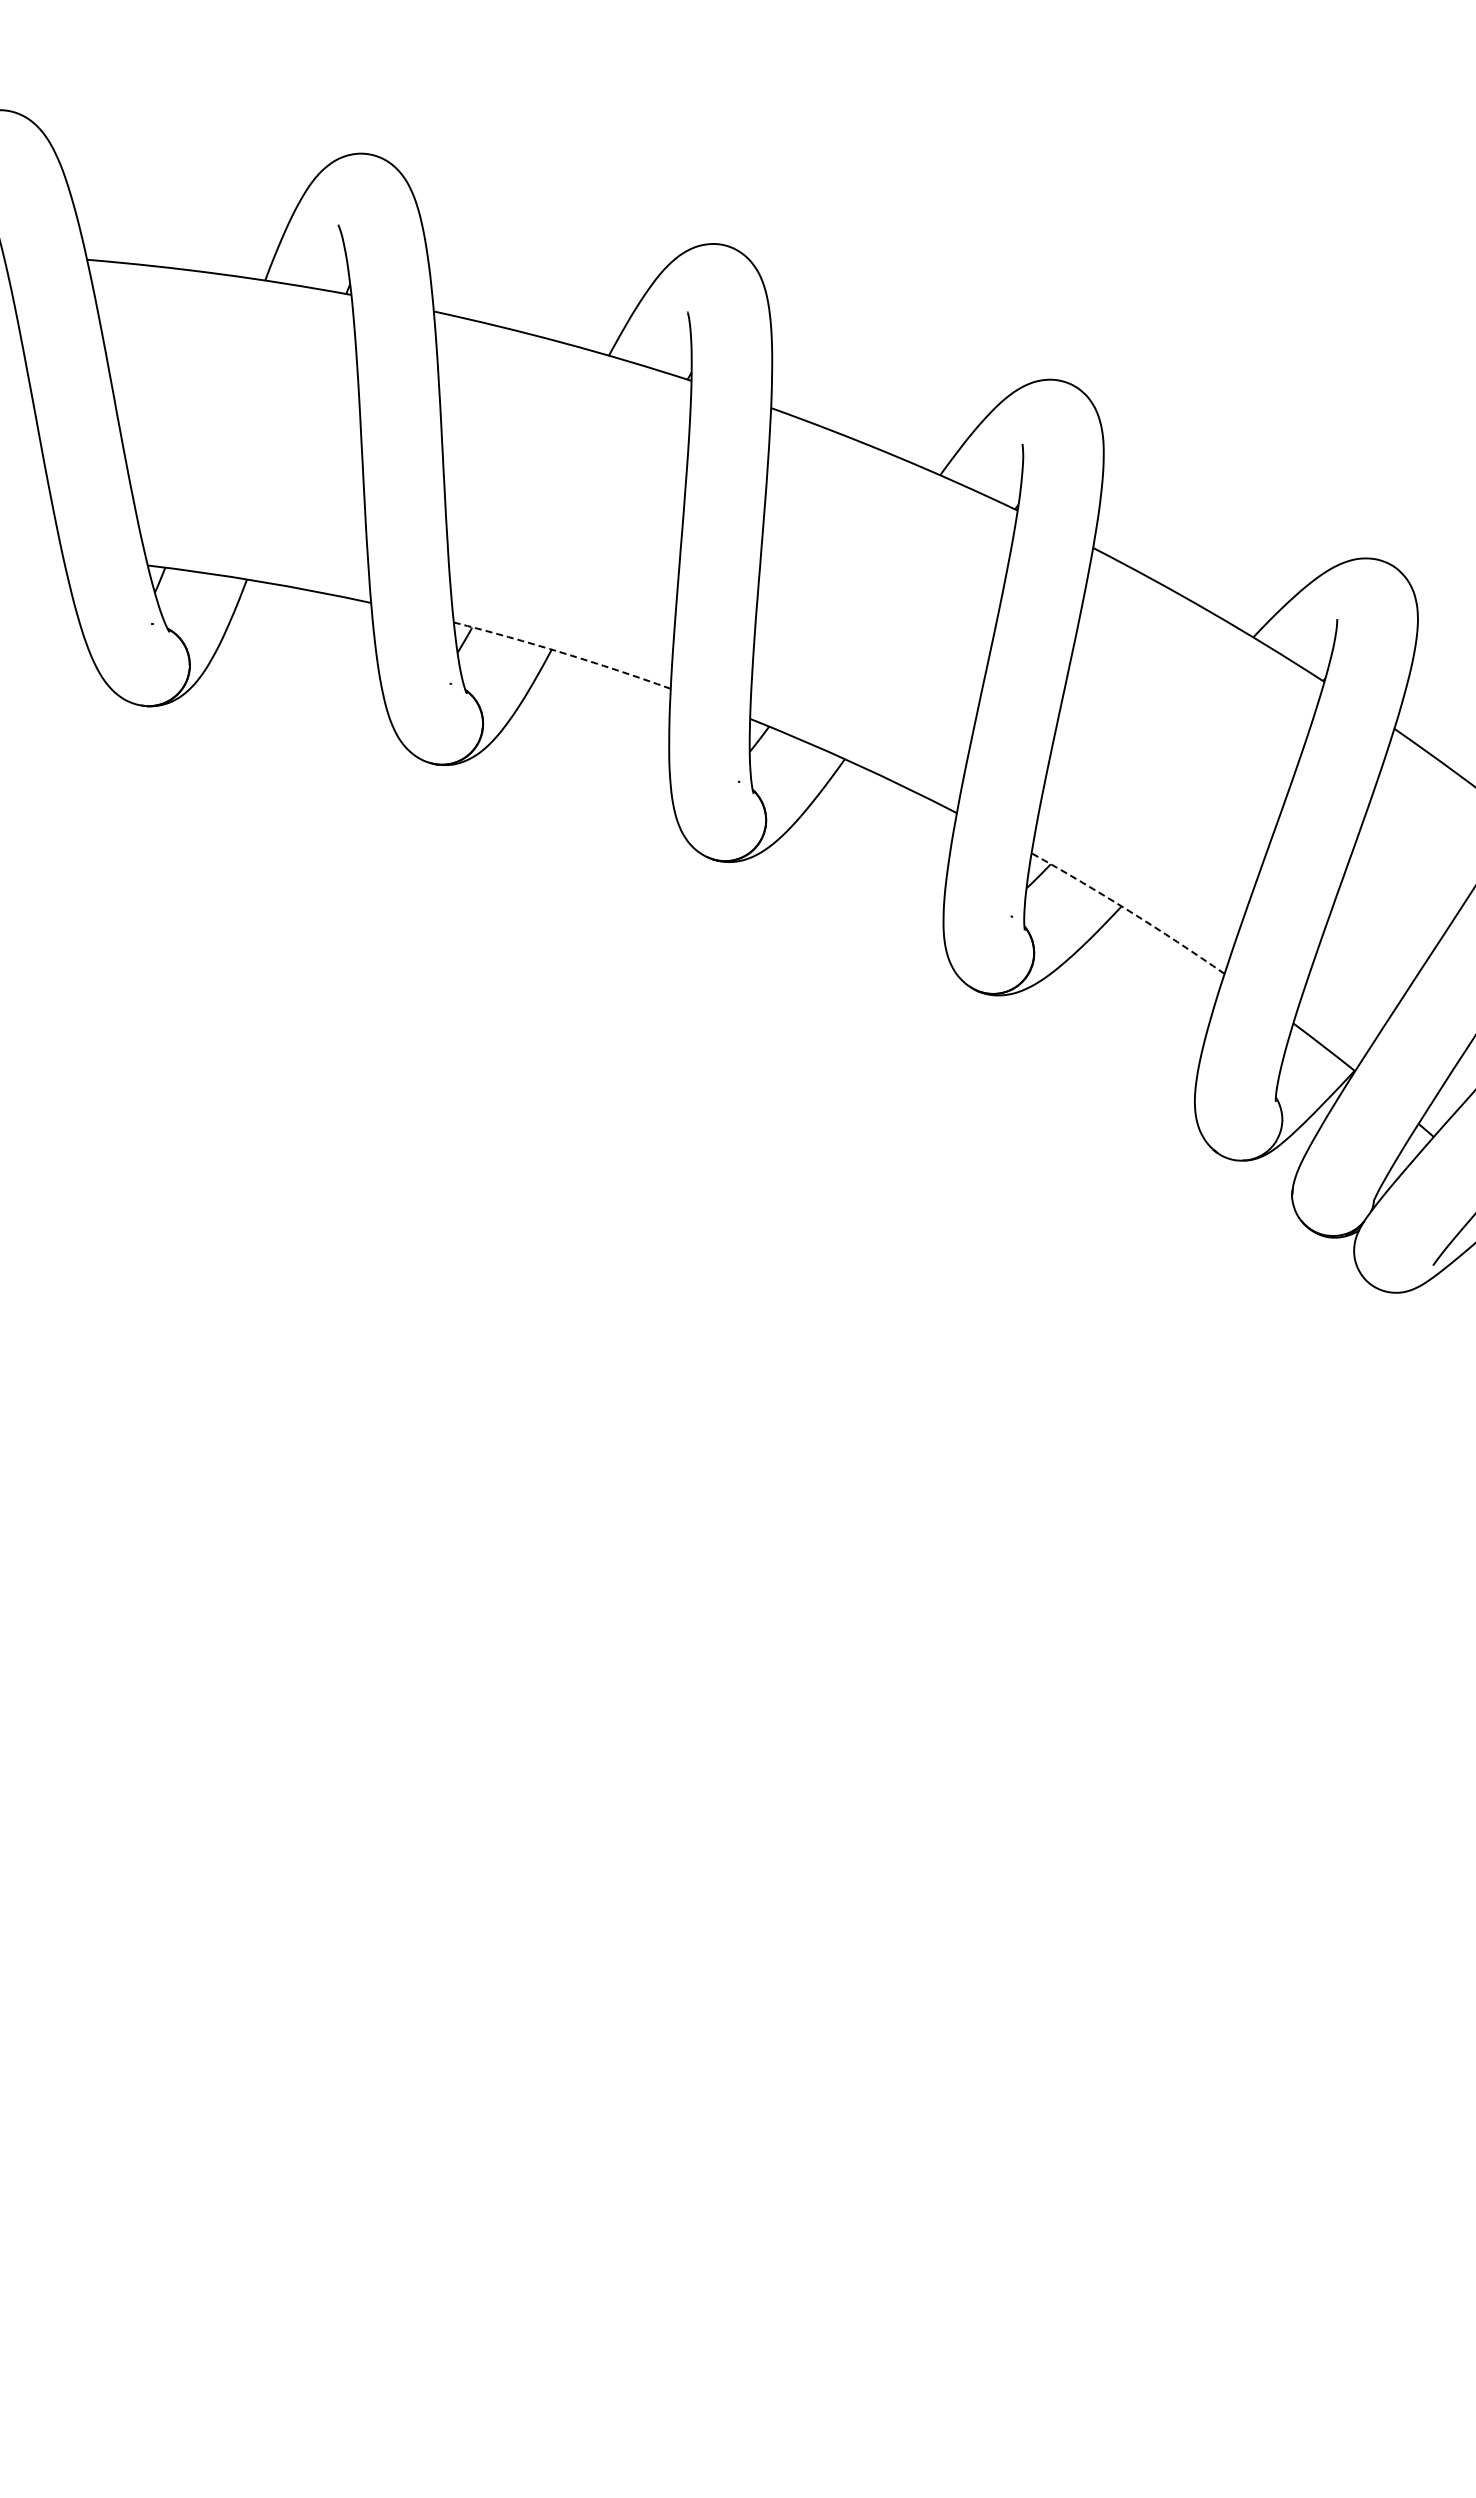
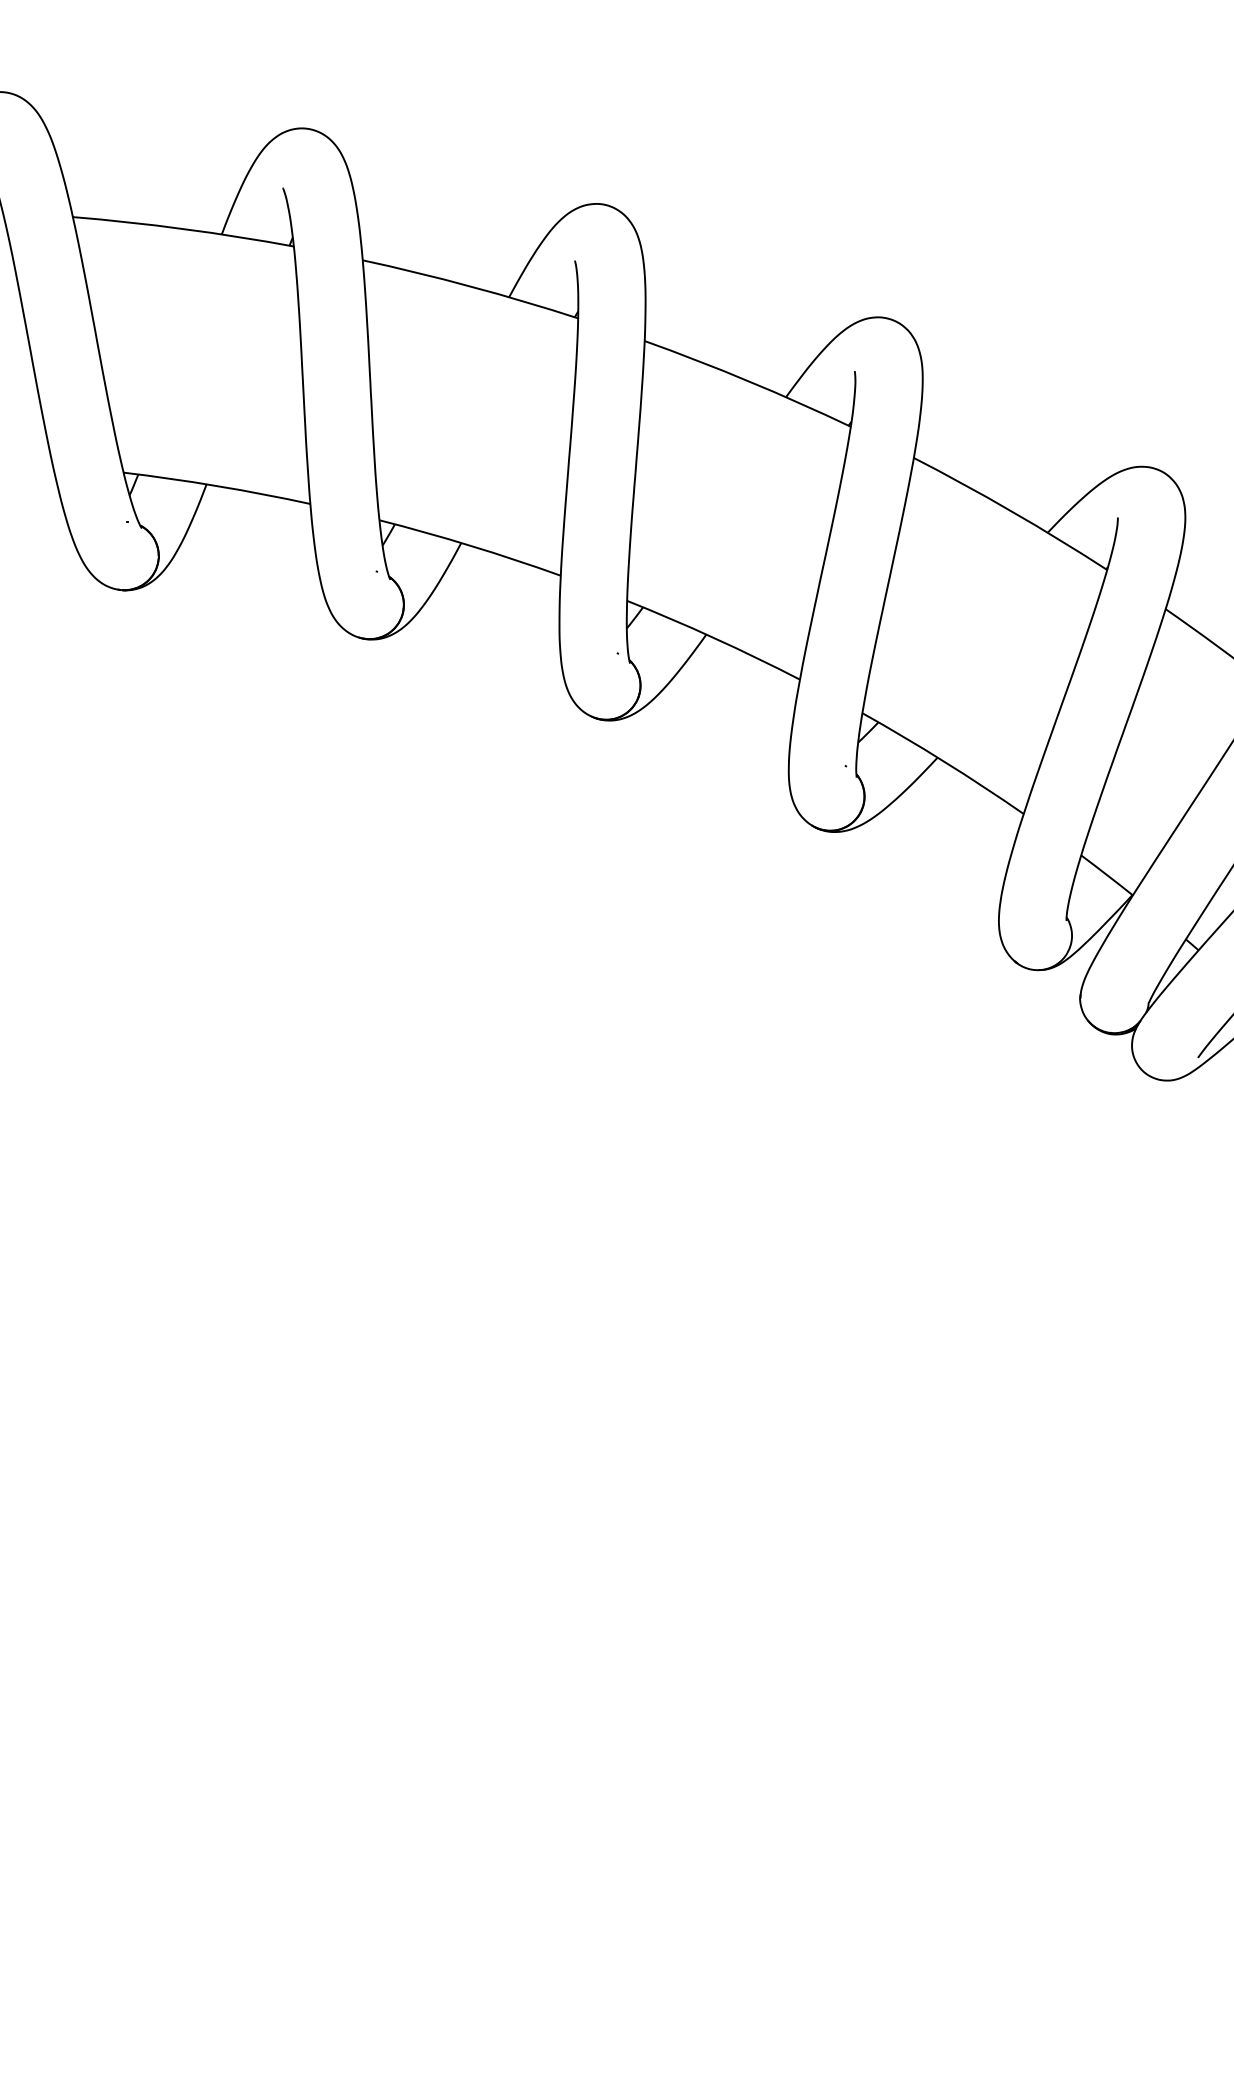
arc: (563, 653) -> (471, 546), dashed -> solid
arc: (1129, 911) -> (944, 761), dashed -> solid

